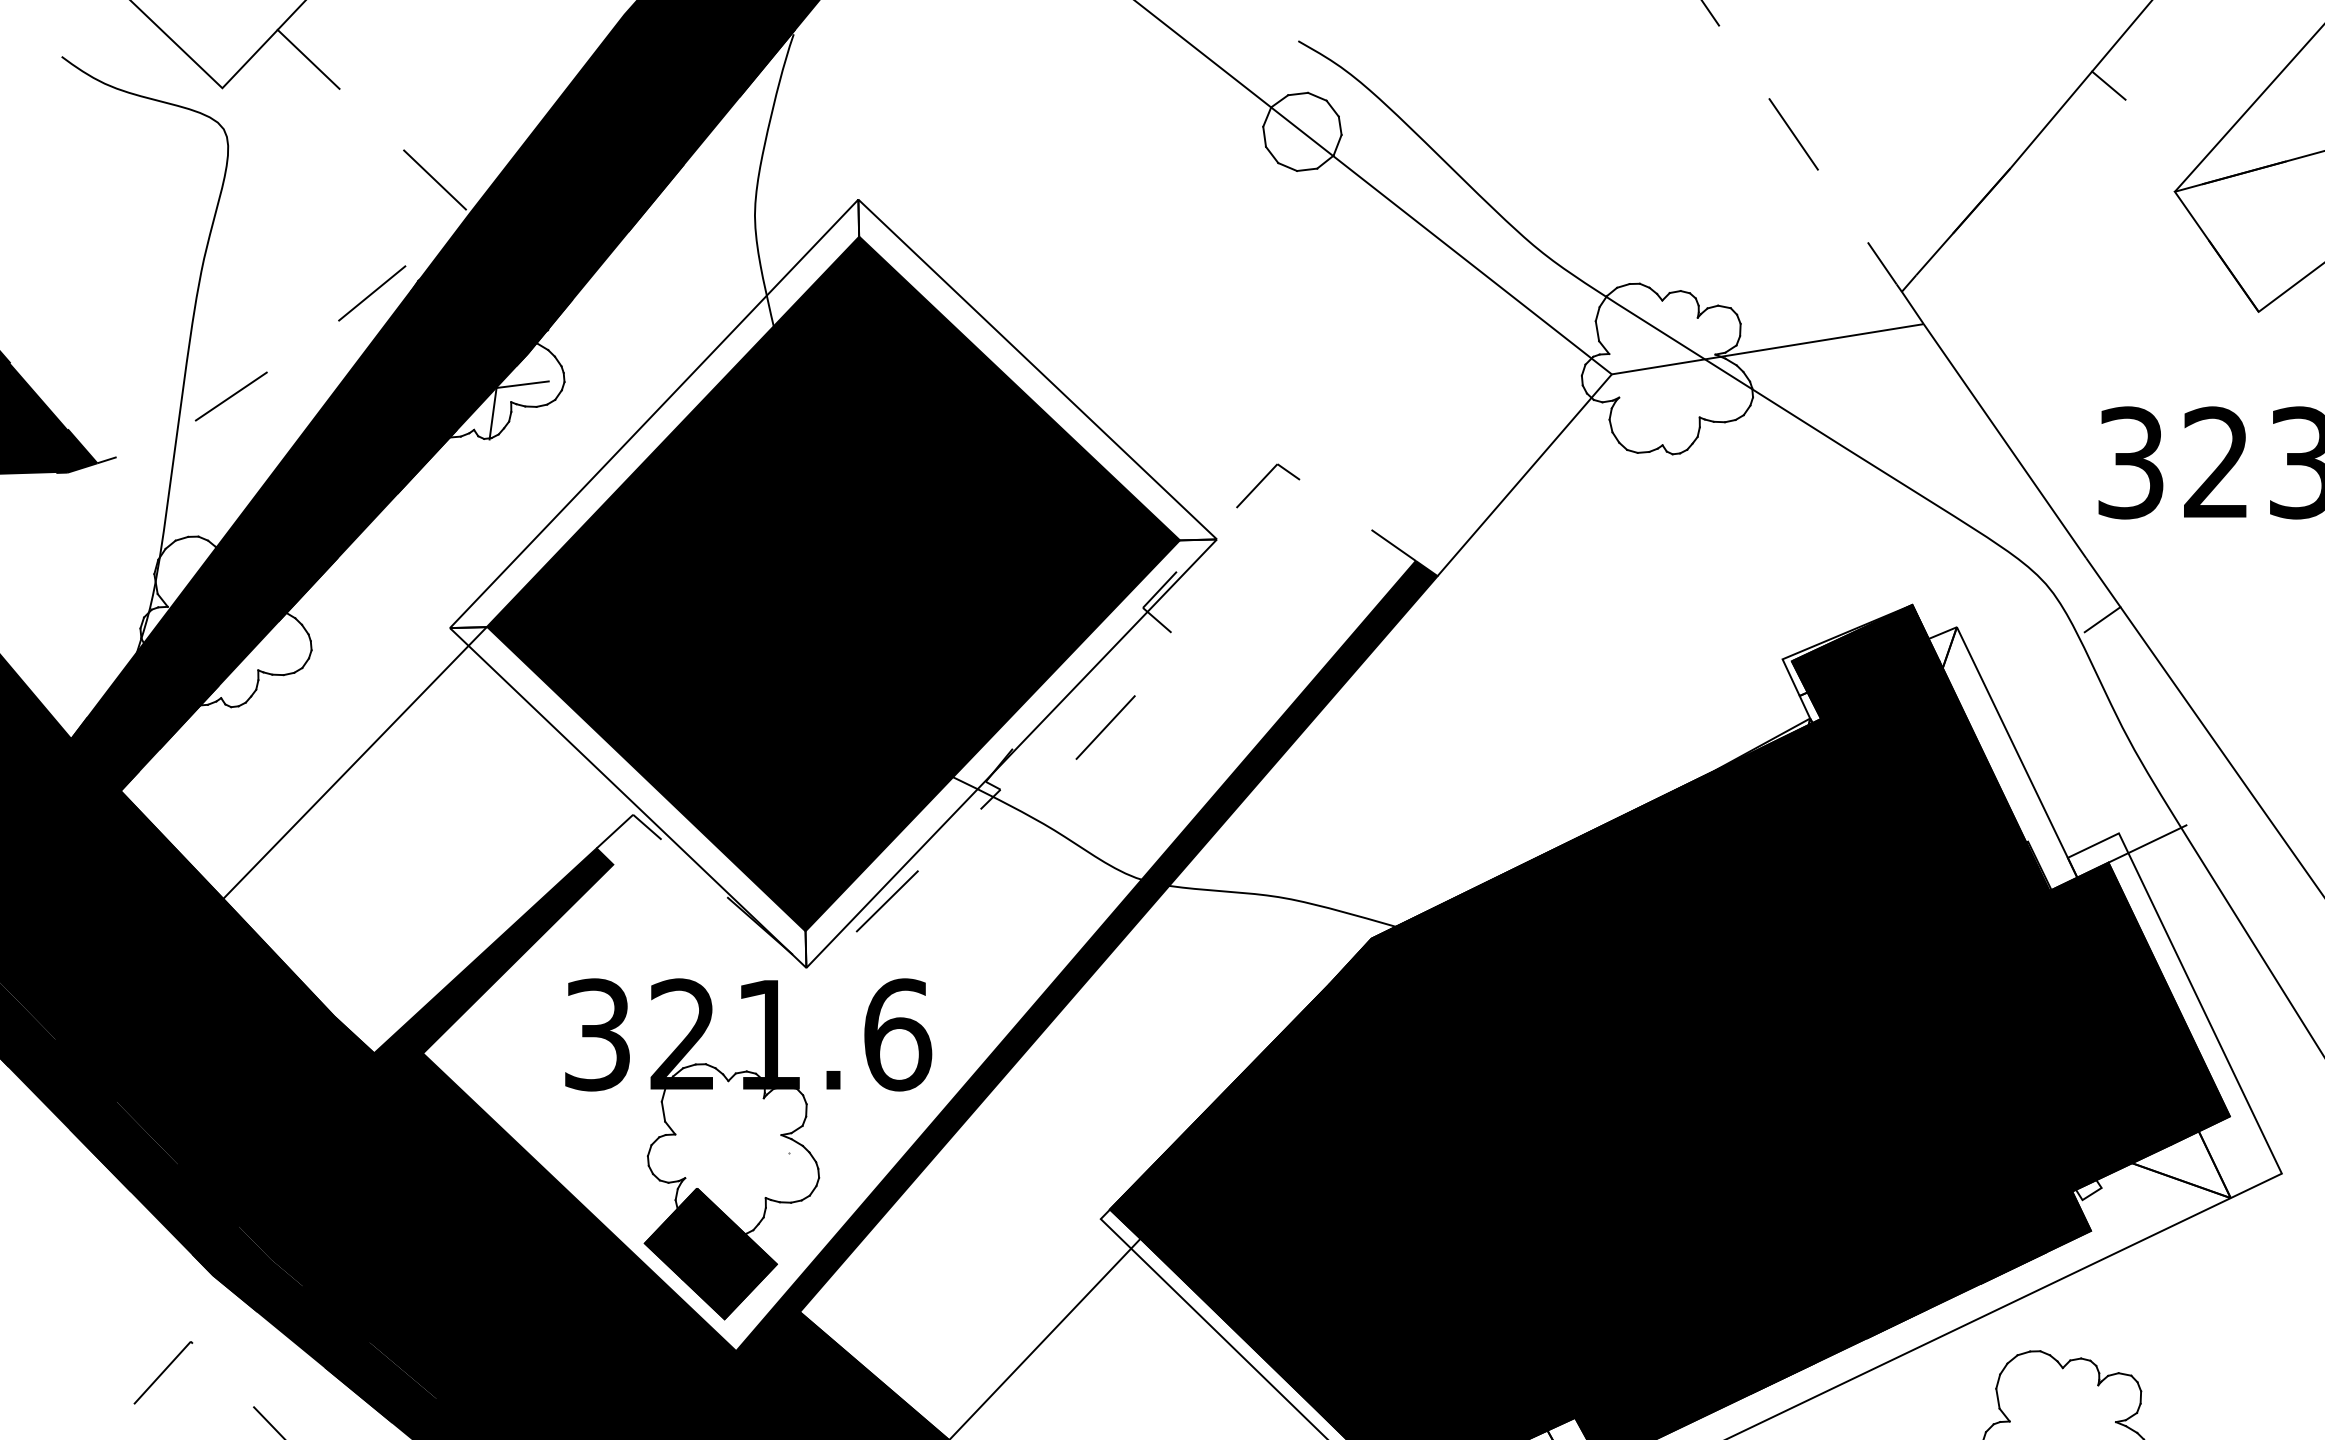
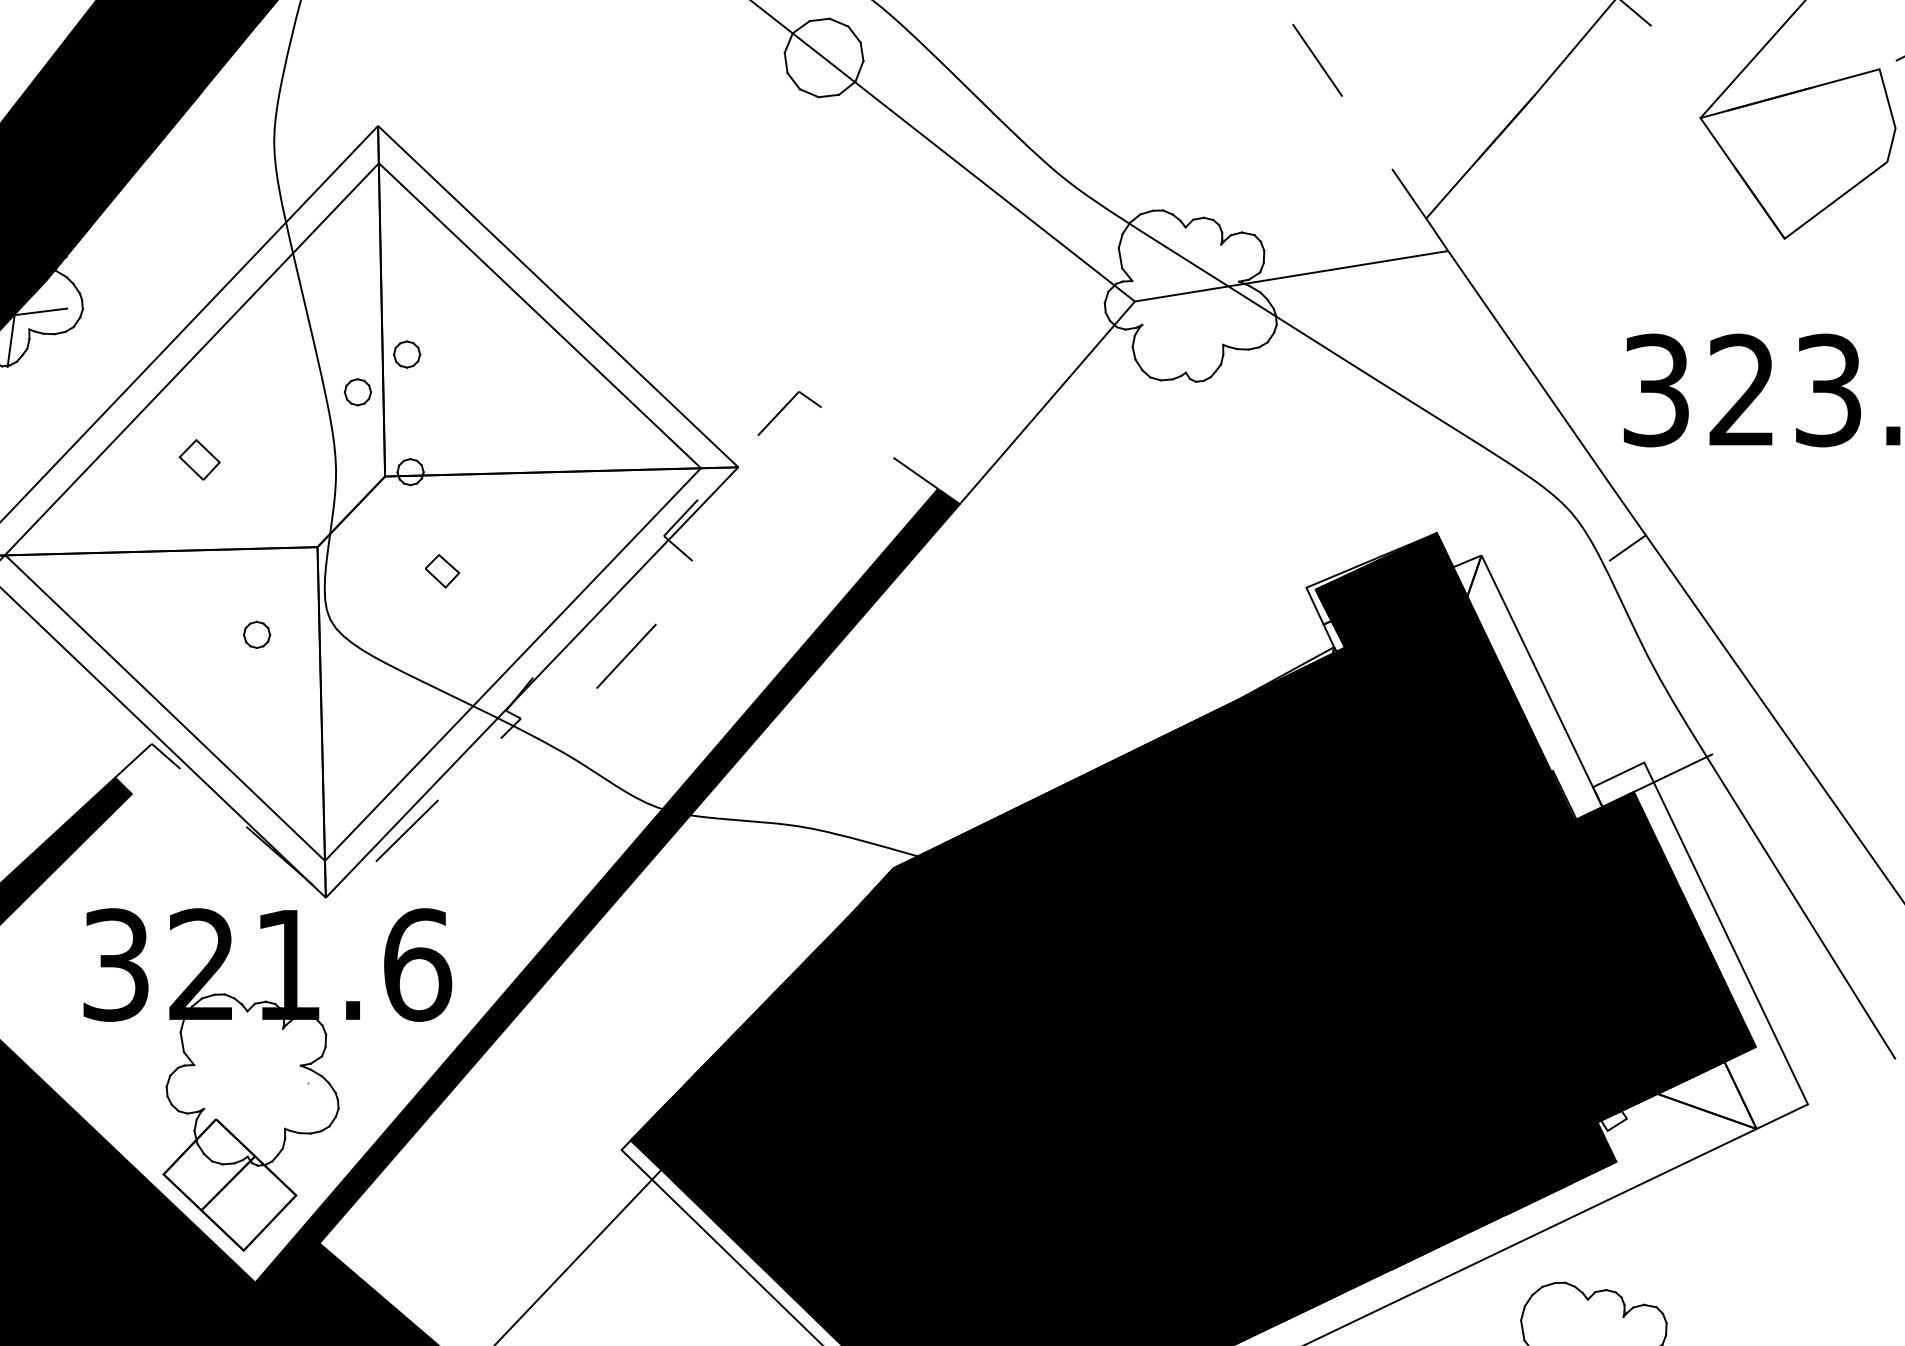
fill: (833, 583) -> (353, 511), removed
fill: (710, 1253) -> (229, 1184), removed

